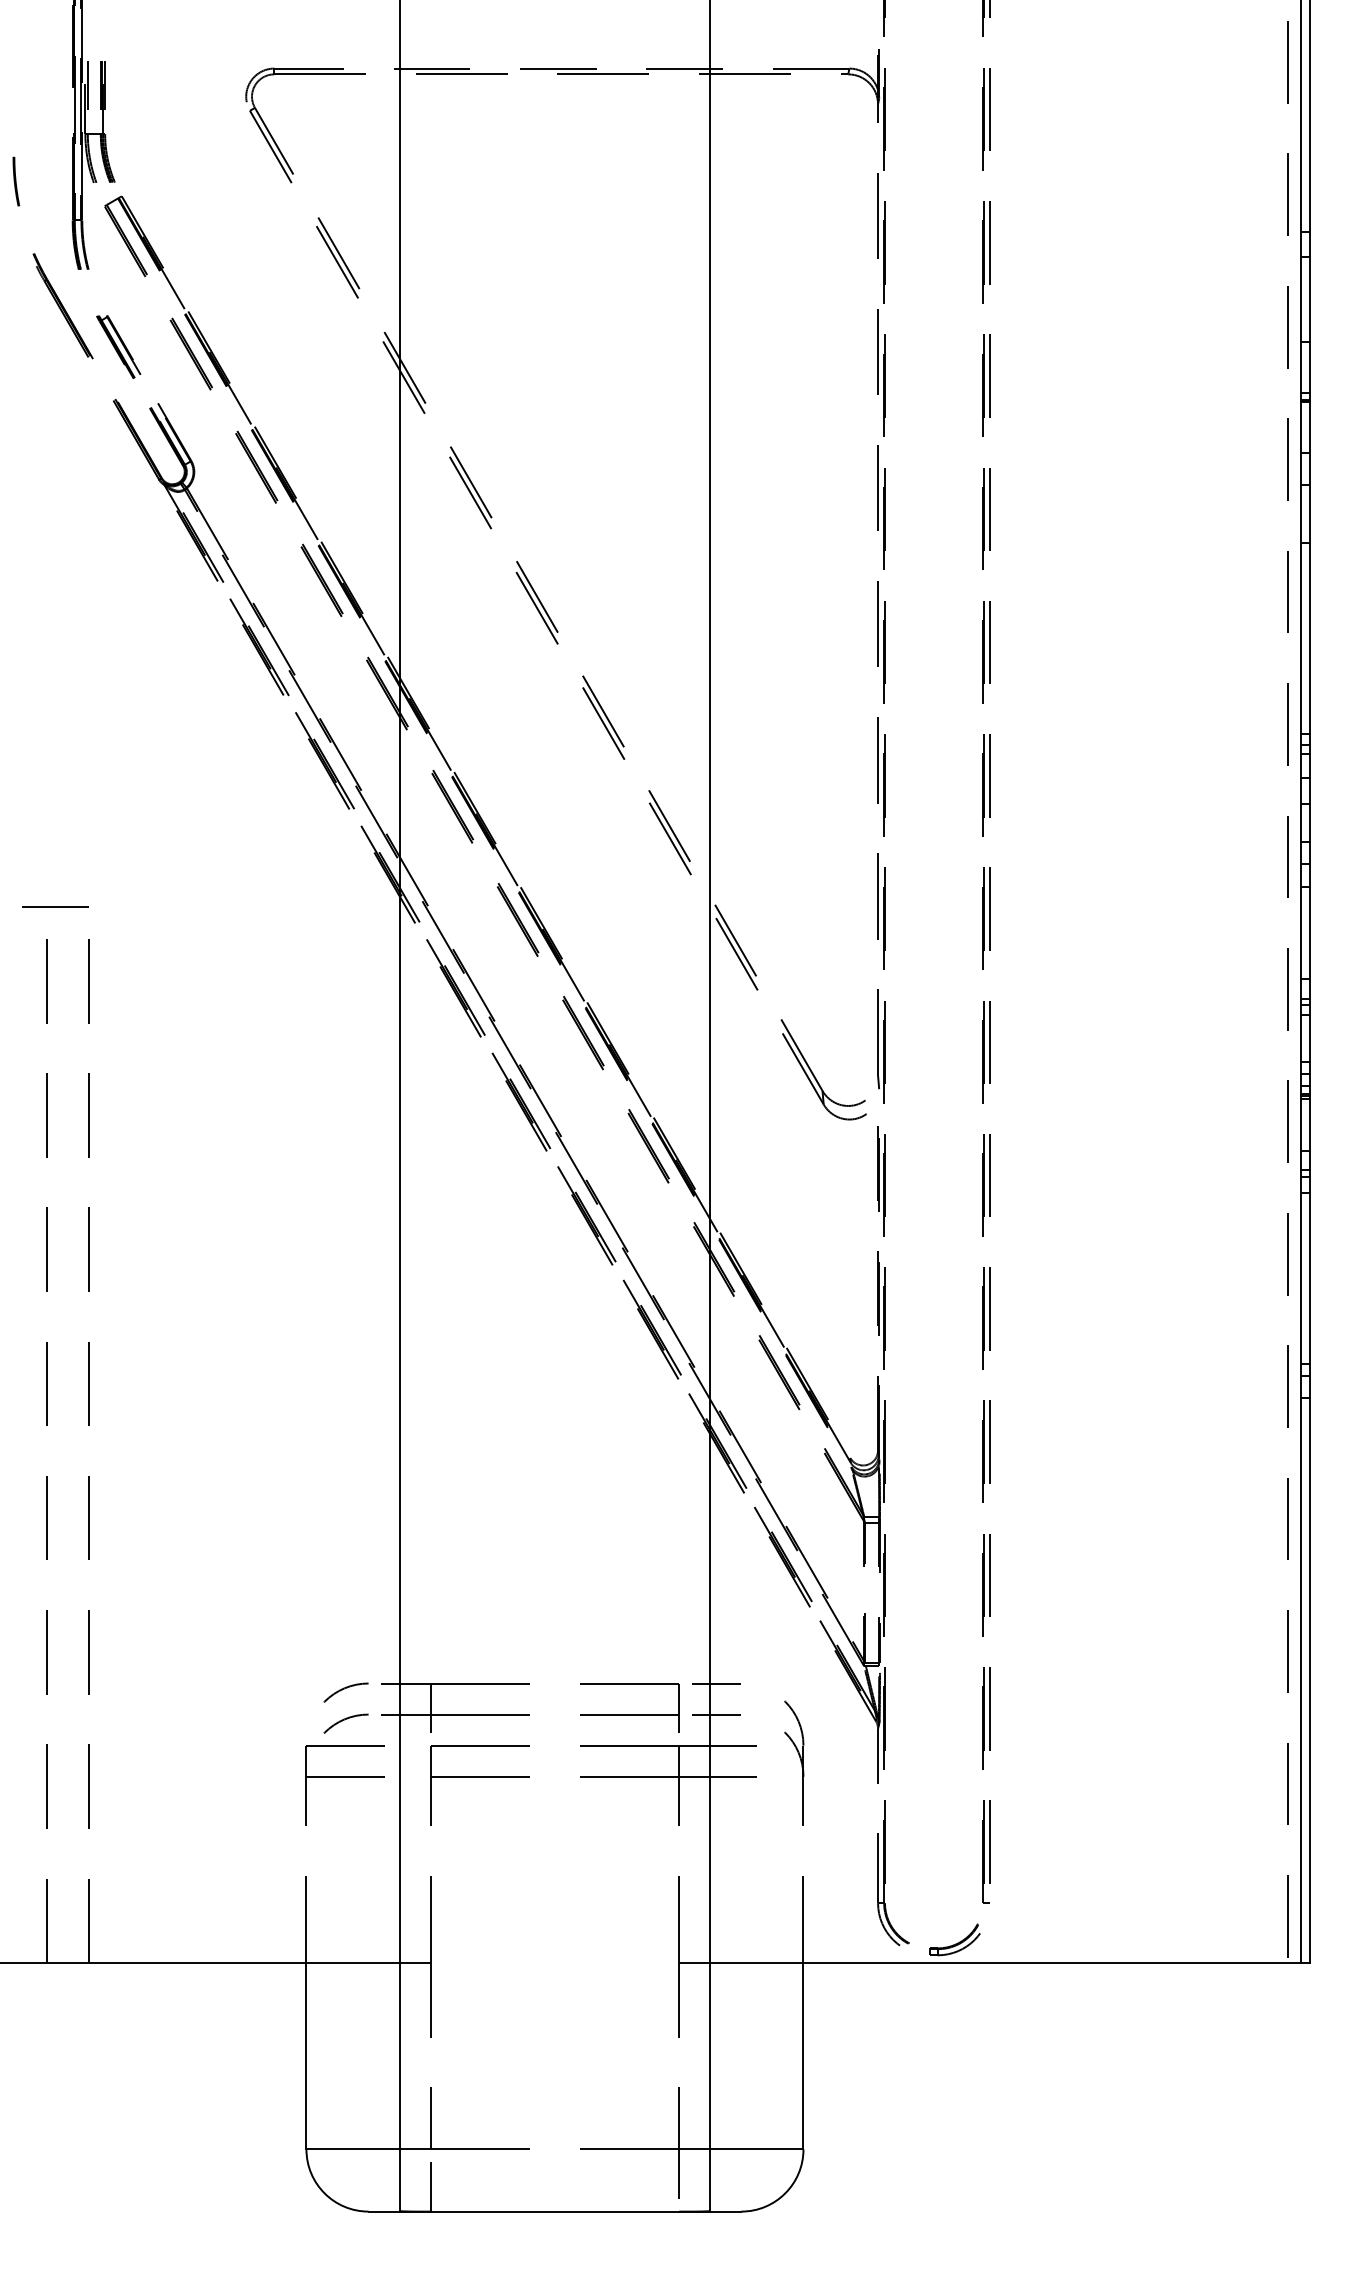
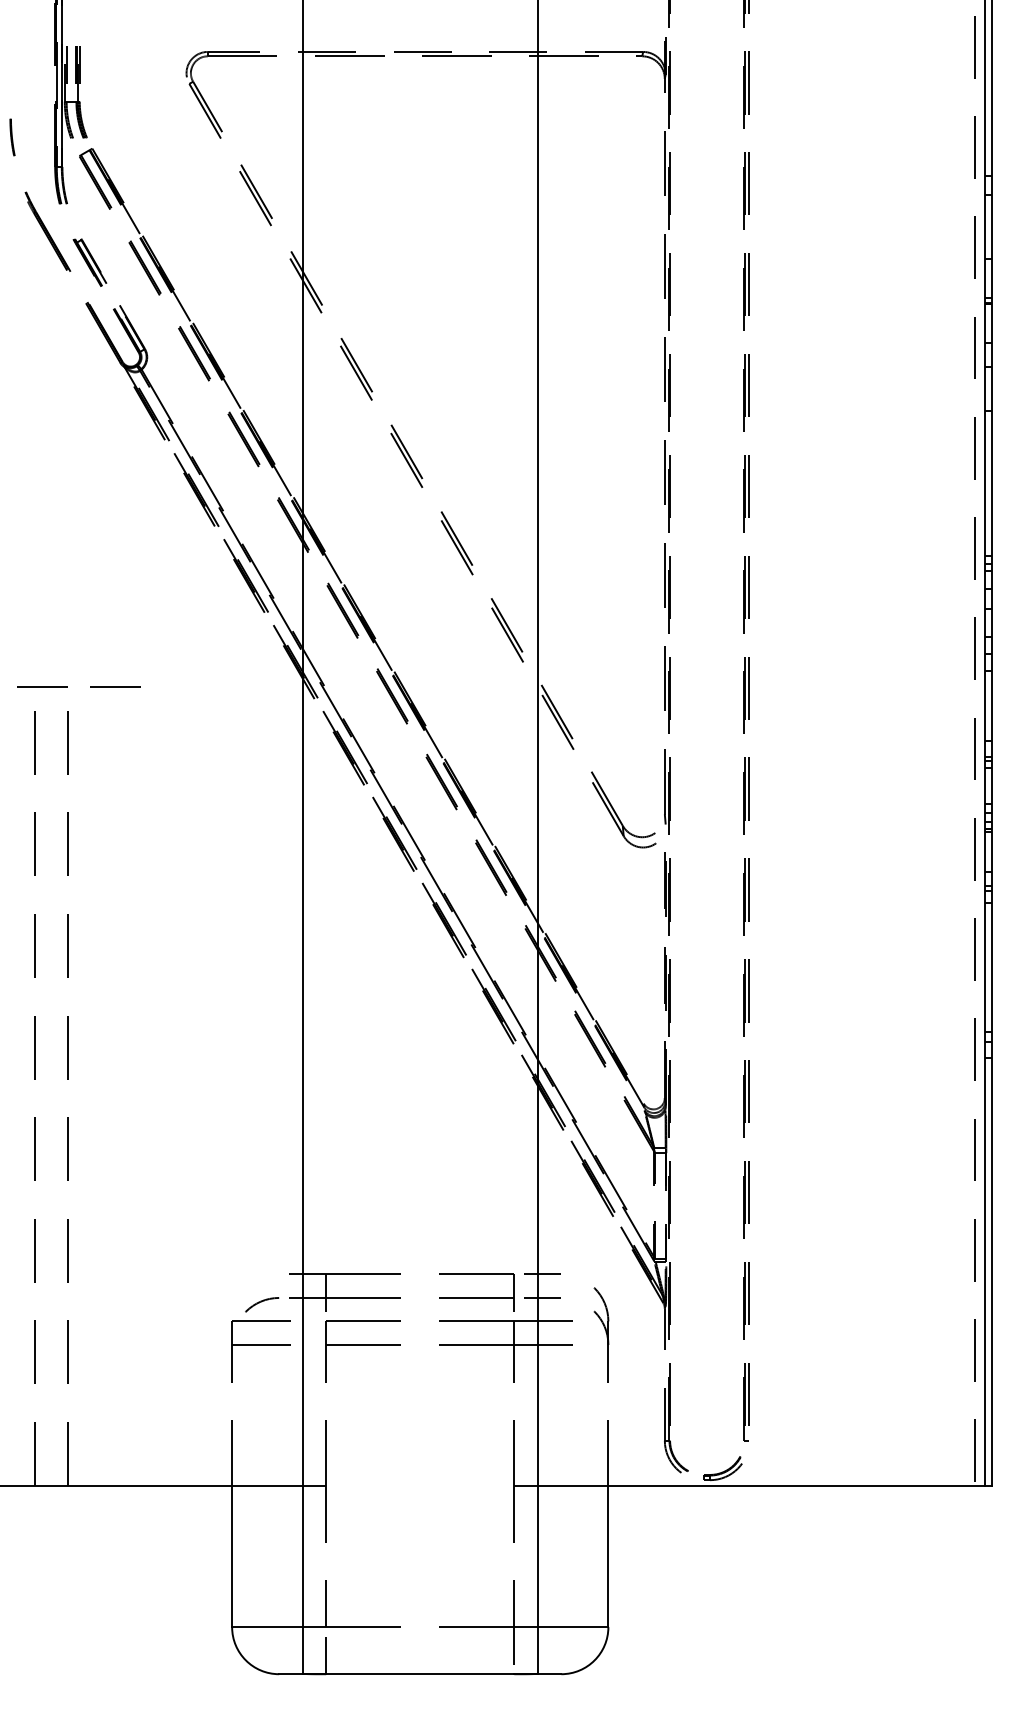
line: (152, 906) -> (115, 686), added
arc: (346, 1688) -> (262, 1278), removed

